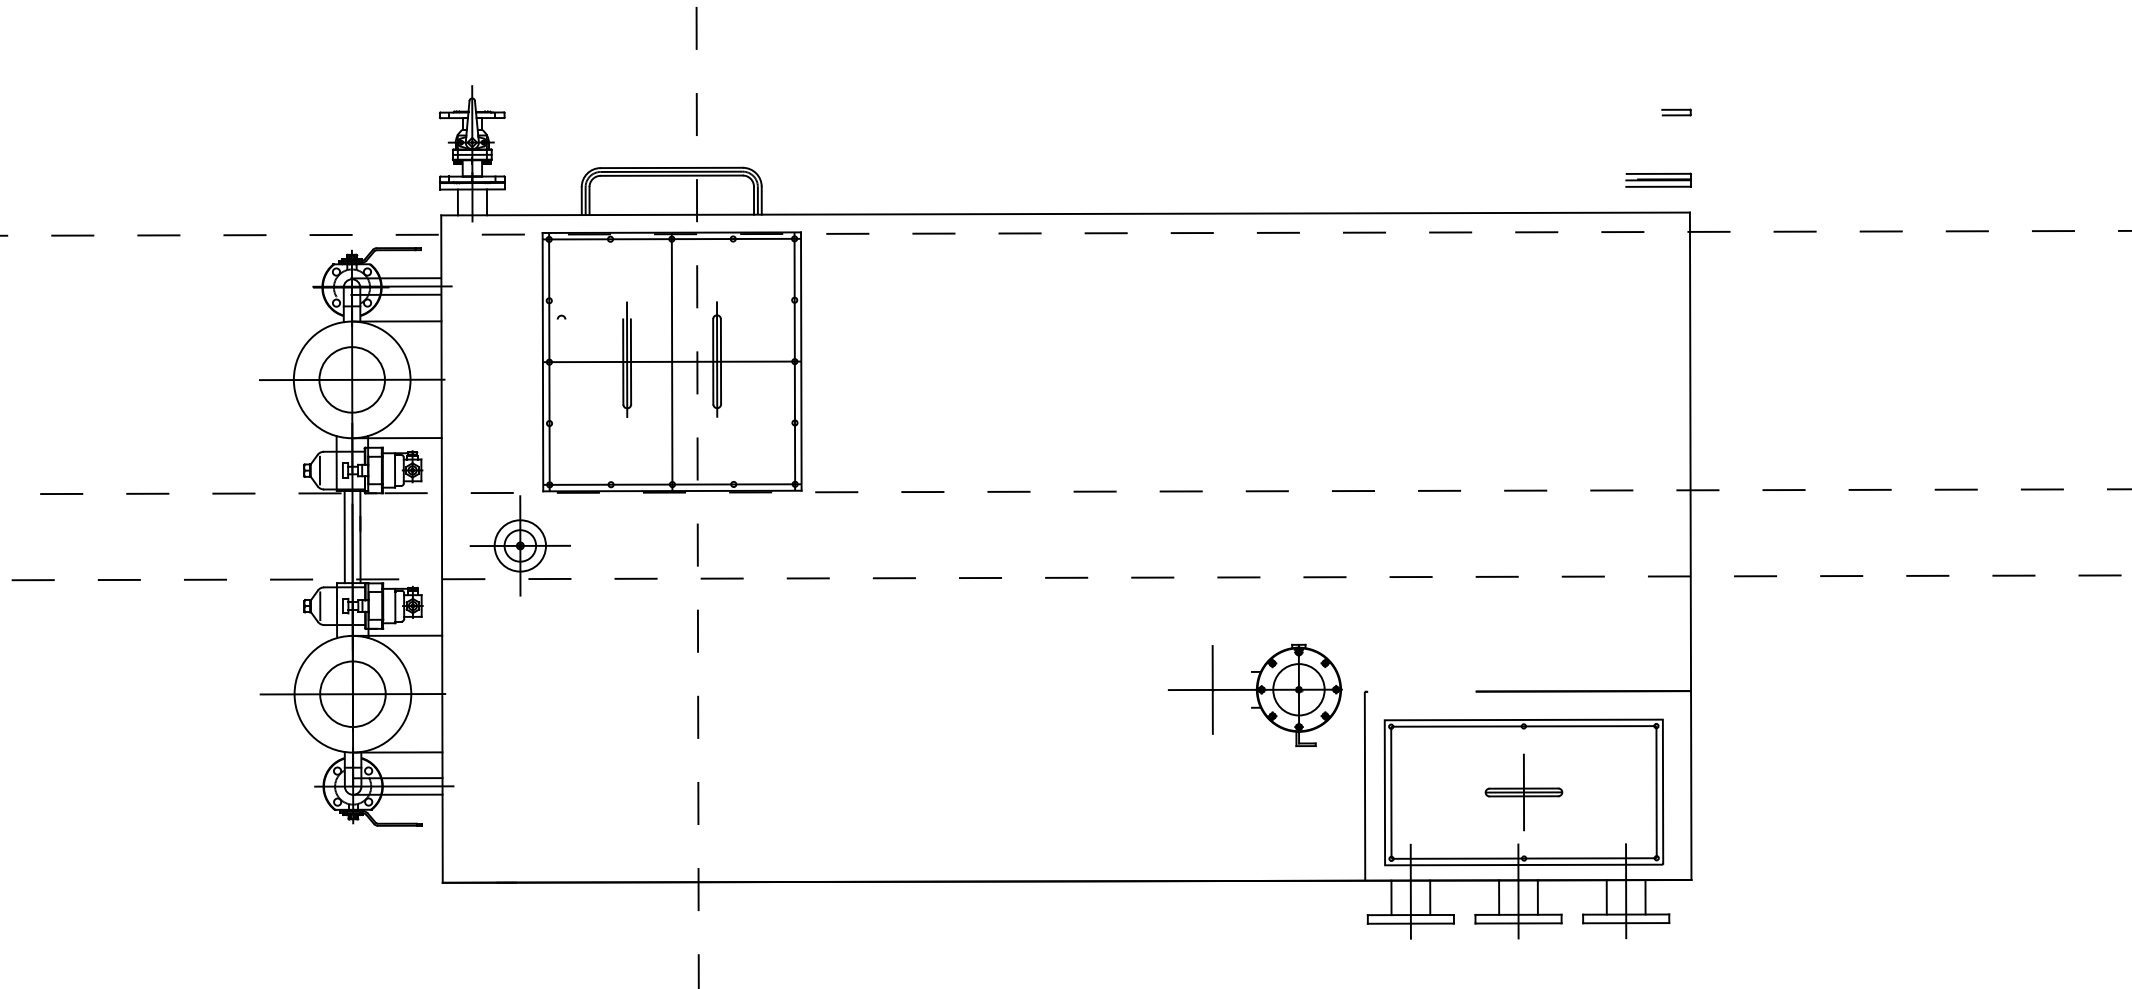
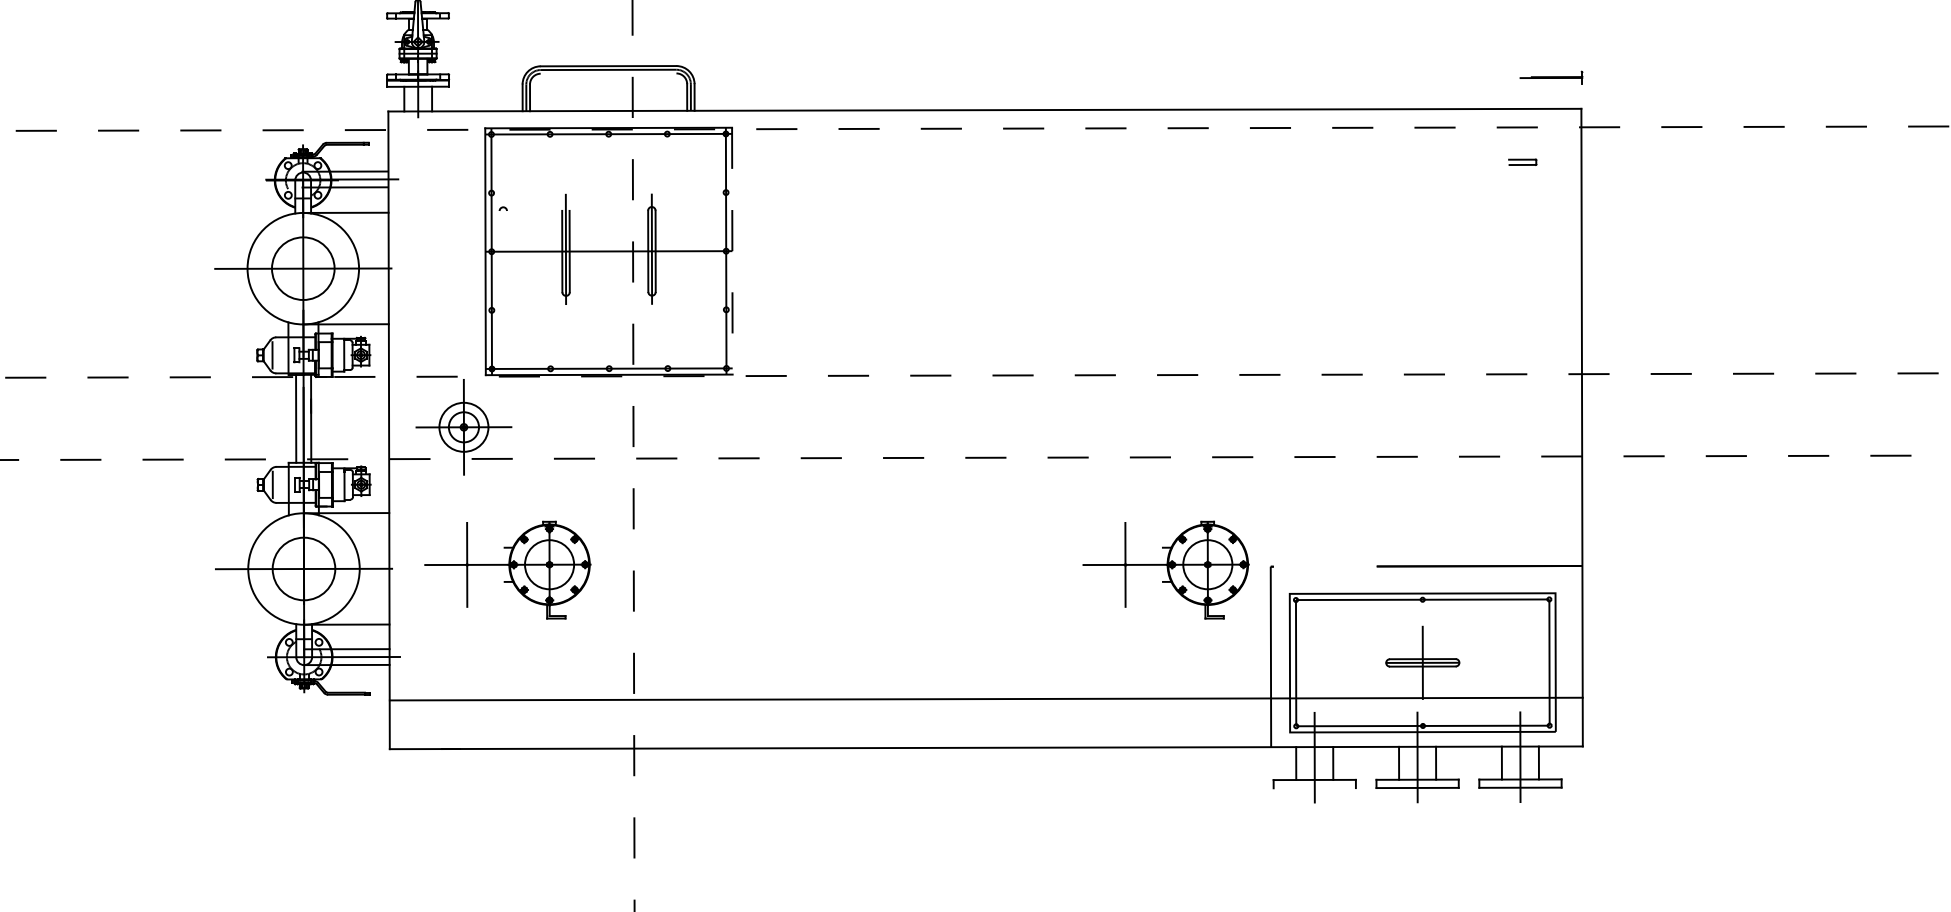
part: (1676, 112) -> (1522, 162), moved
line: (1658, 173) -> (1551, 71), removed
line: (671, 175) -> (608, 73), removed
line: (1658, 186) -> (1551, 83), removed
line: (671, 361) -> (608, 251), removed
line: (801, 362) -> (732, 252), solid -> dashed
part: (566, 695) -> (508, 570), added
line: (1066, 880) -> (985, 698), moved
line: (1410, 923) -> (1314, 788), removed

